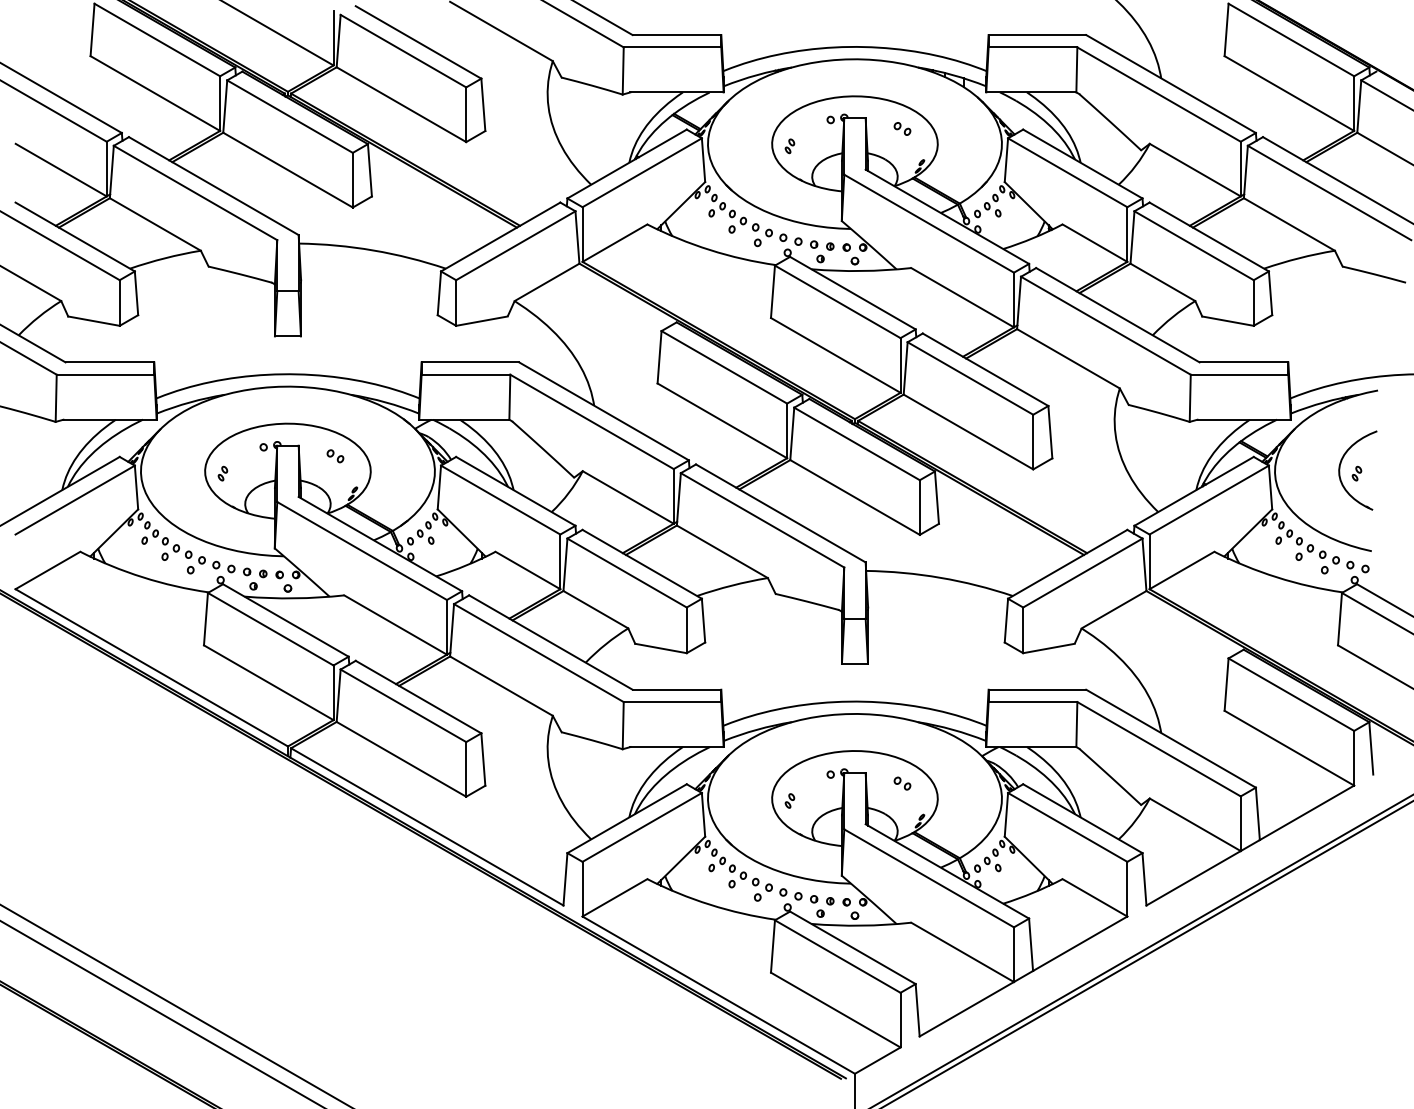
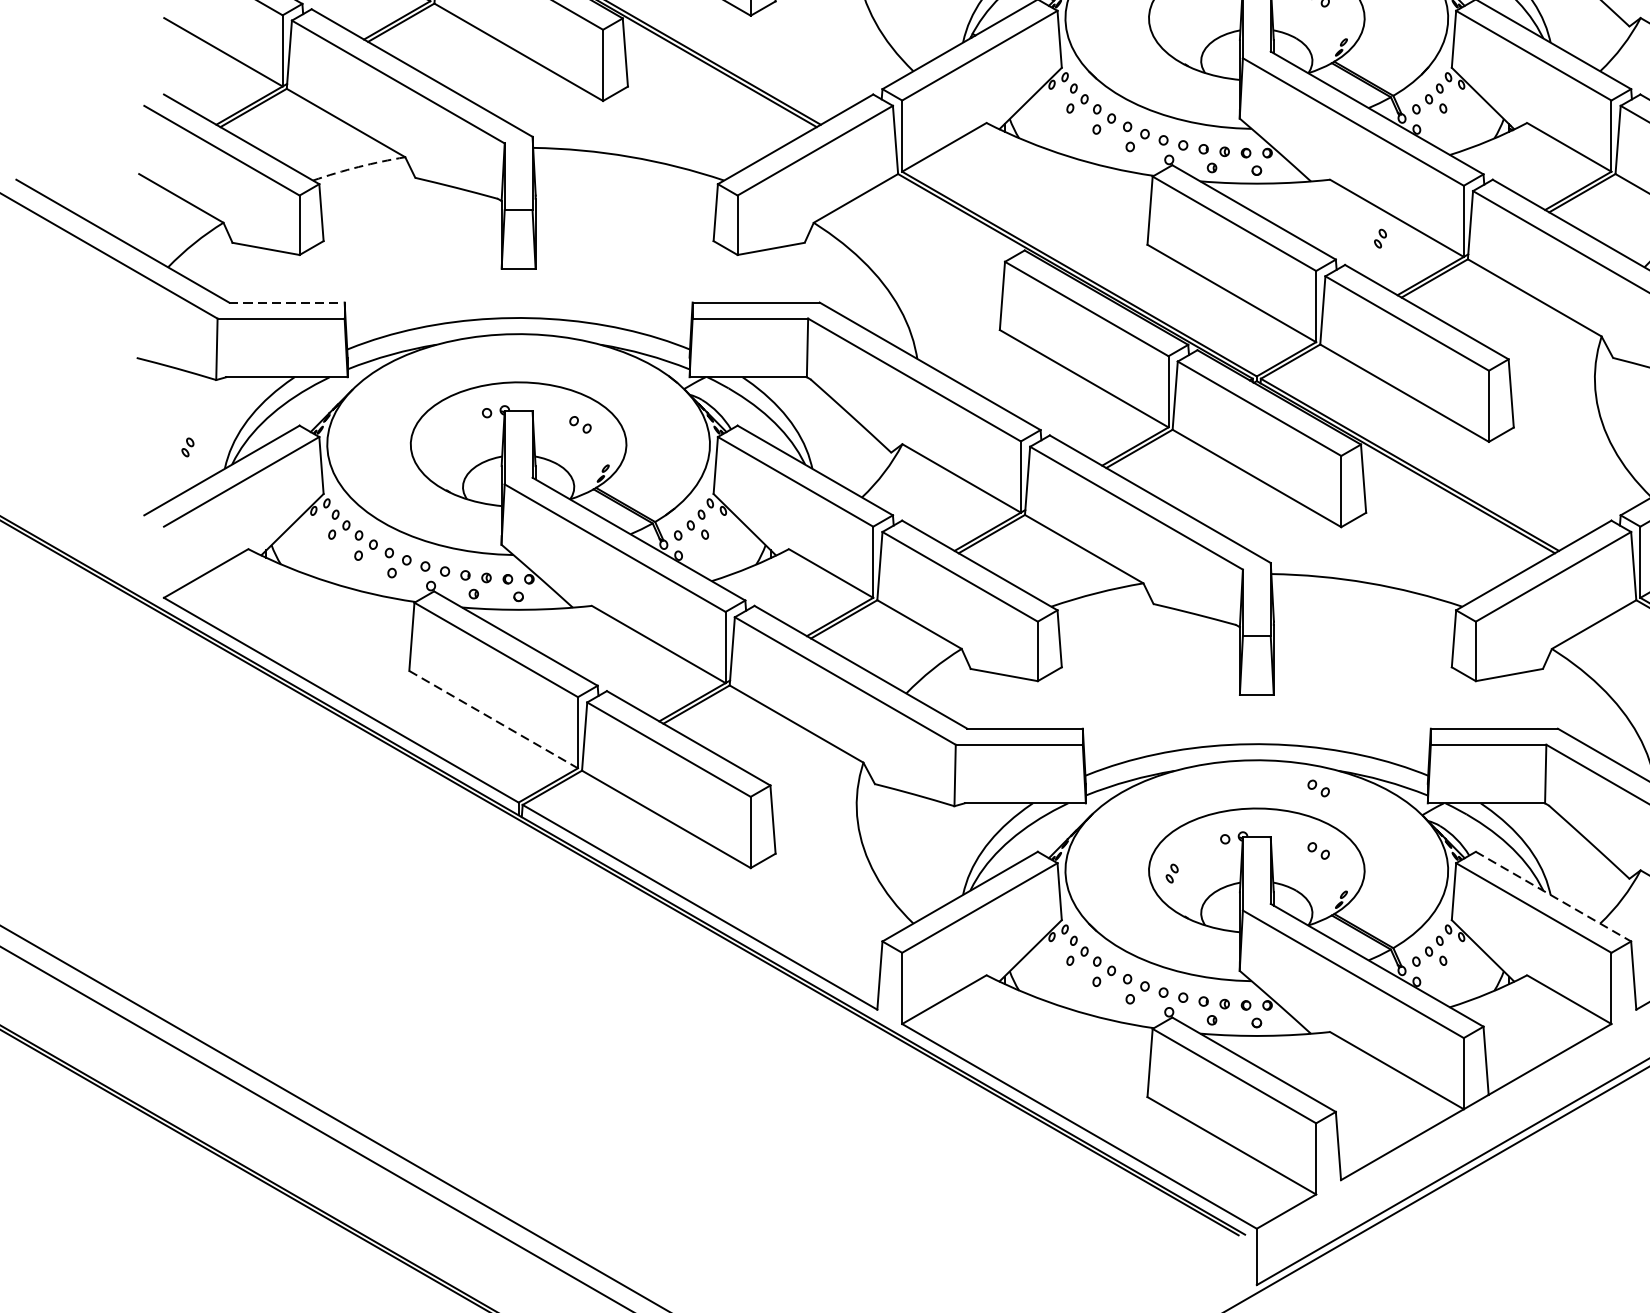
part: (789, 146) -> (1379, 238), moved
arc: (165, 258) -> (359, 167), solid -> dashed
line: (110, 362) -> (287, 302), solid -> dashed
part: (222, 473) -> (187, 447), moved
line: (268, 682) -> (493, 719), solid -> dashed
part: (902, 735) -> (1318, 788), added
line: (1082, 818) -> (1553, 896), solid -> dashed

